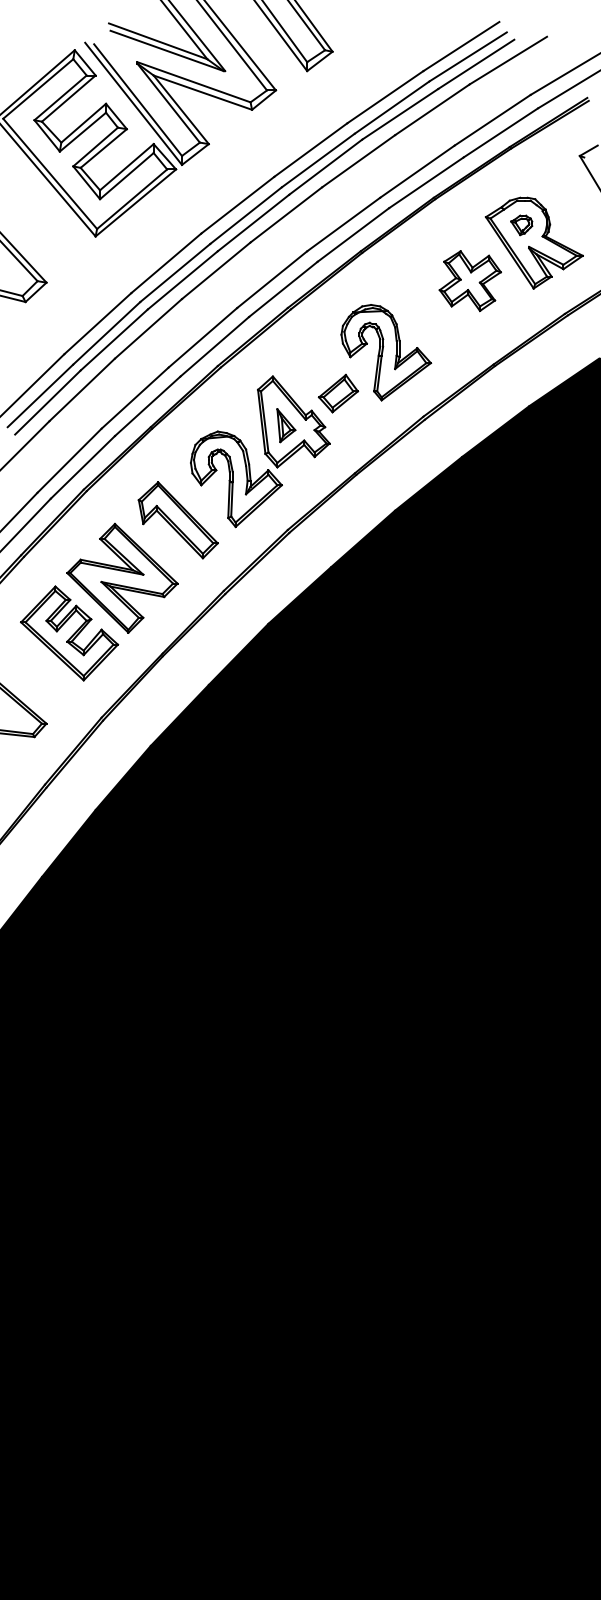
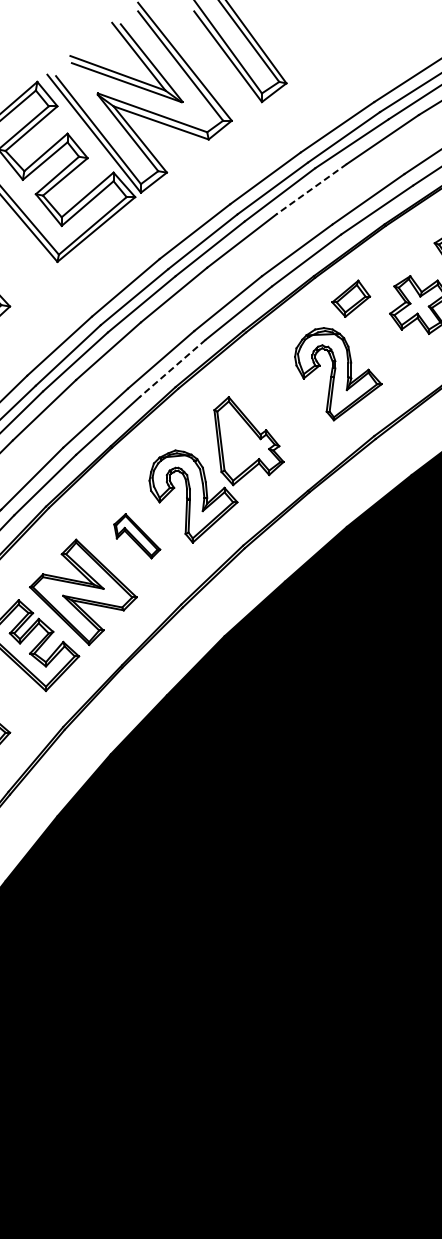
line: (358, 161) -> (311, 189), solid -> dashed
line: (214, 347) -> (172, 369), solid -> dashed
part: (338, 393) -> (351, 298), moved
part: (286, 425) -> (241, 444), removed
part: (177, 520) -> (136, 536), size x0.6

